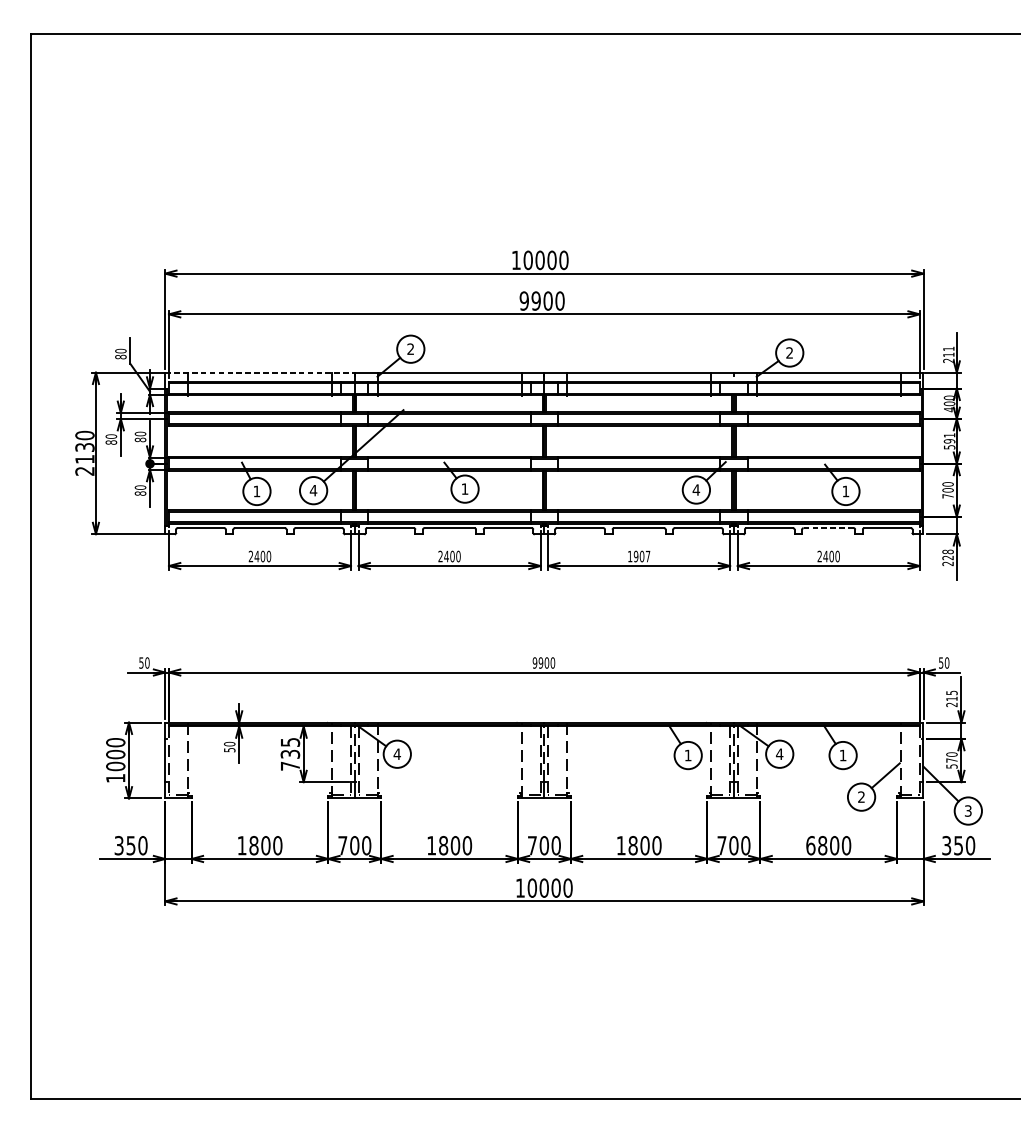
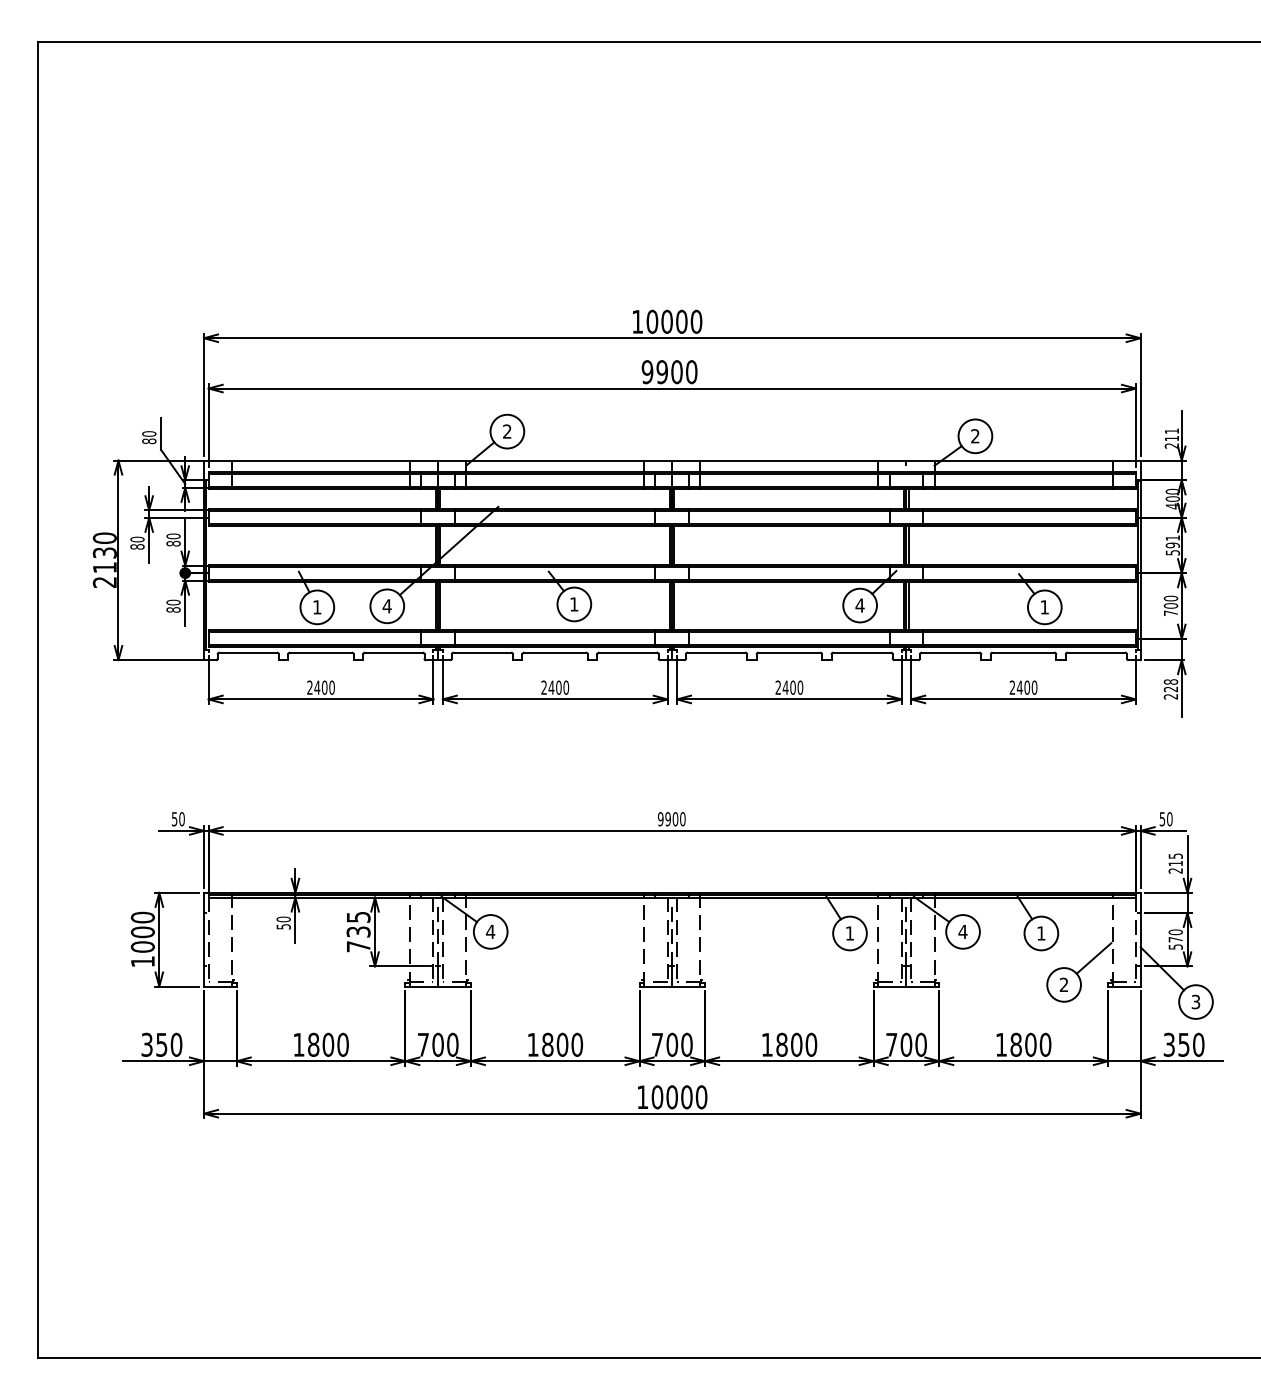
line: (260, 372) -> (321, 460), dashed -> solid
line: (828, 528) -> (1023, 652), dashed -> solid
text: (639, 556) -> (789, 687), 1907 -> 2400
text: (810, 845) -> (1001, 1044), 6800 -> 1800

